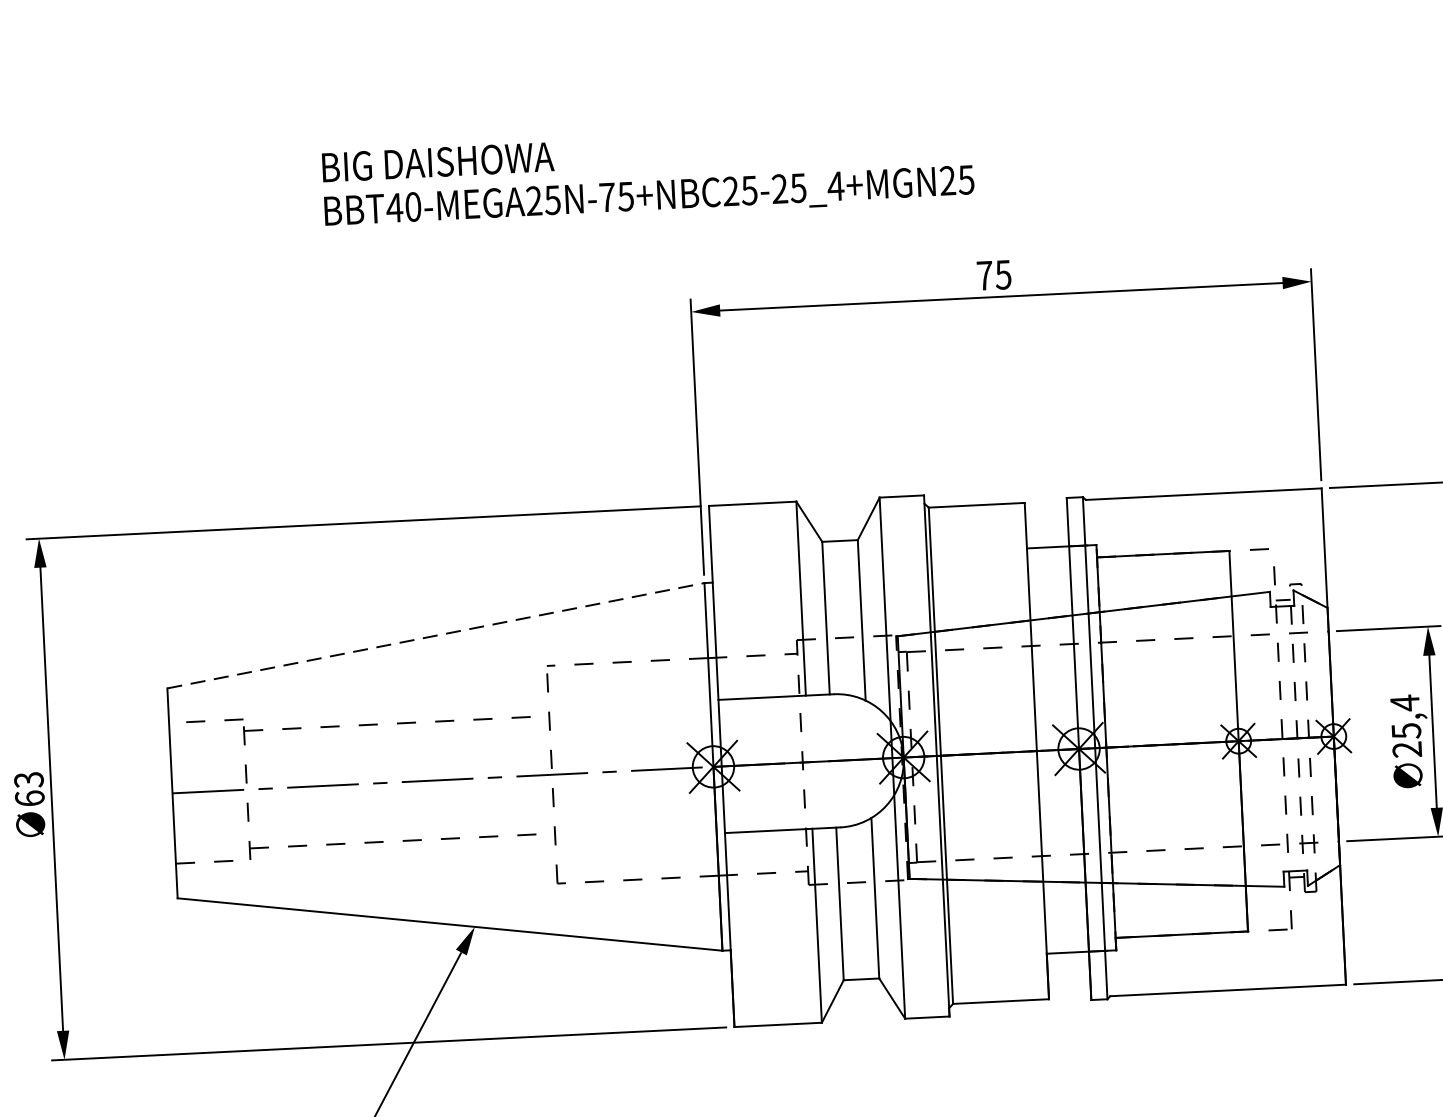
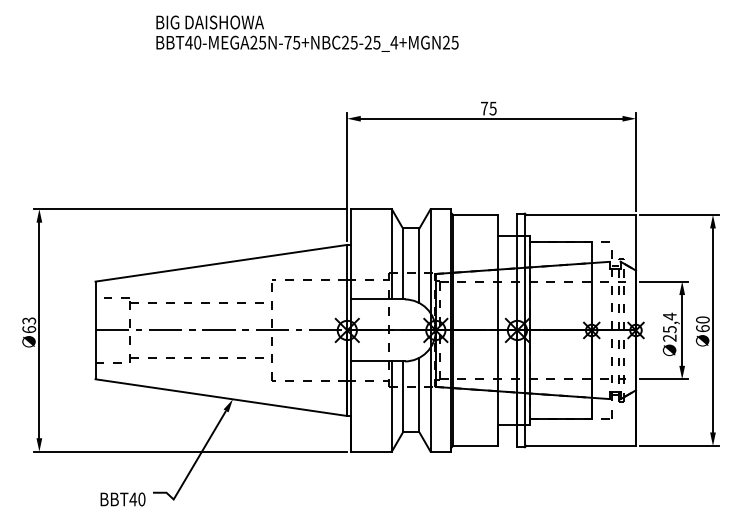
text: (648, 175) -> (307, 33), moved
line: (436, 636) -> (221, 263), dashed -> solid

